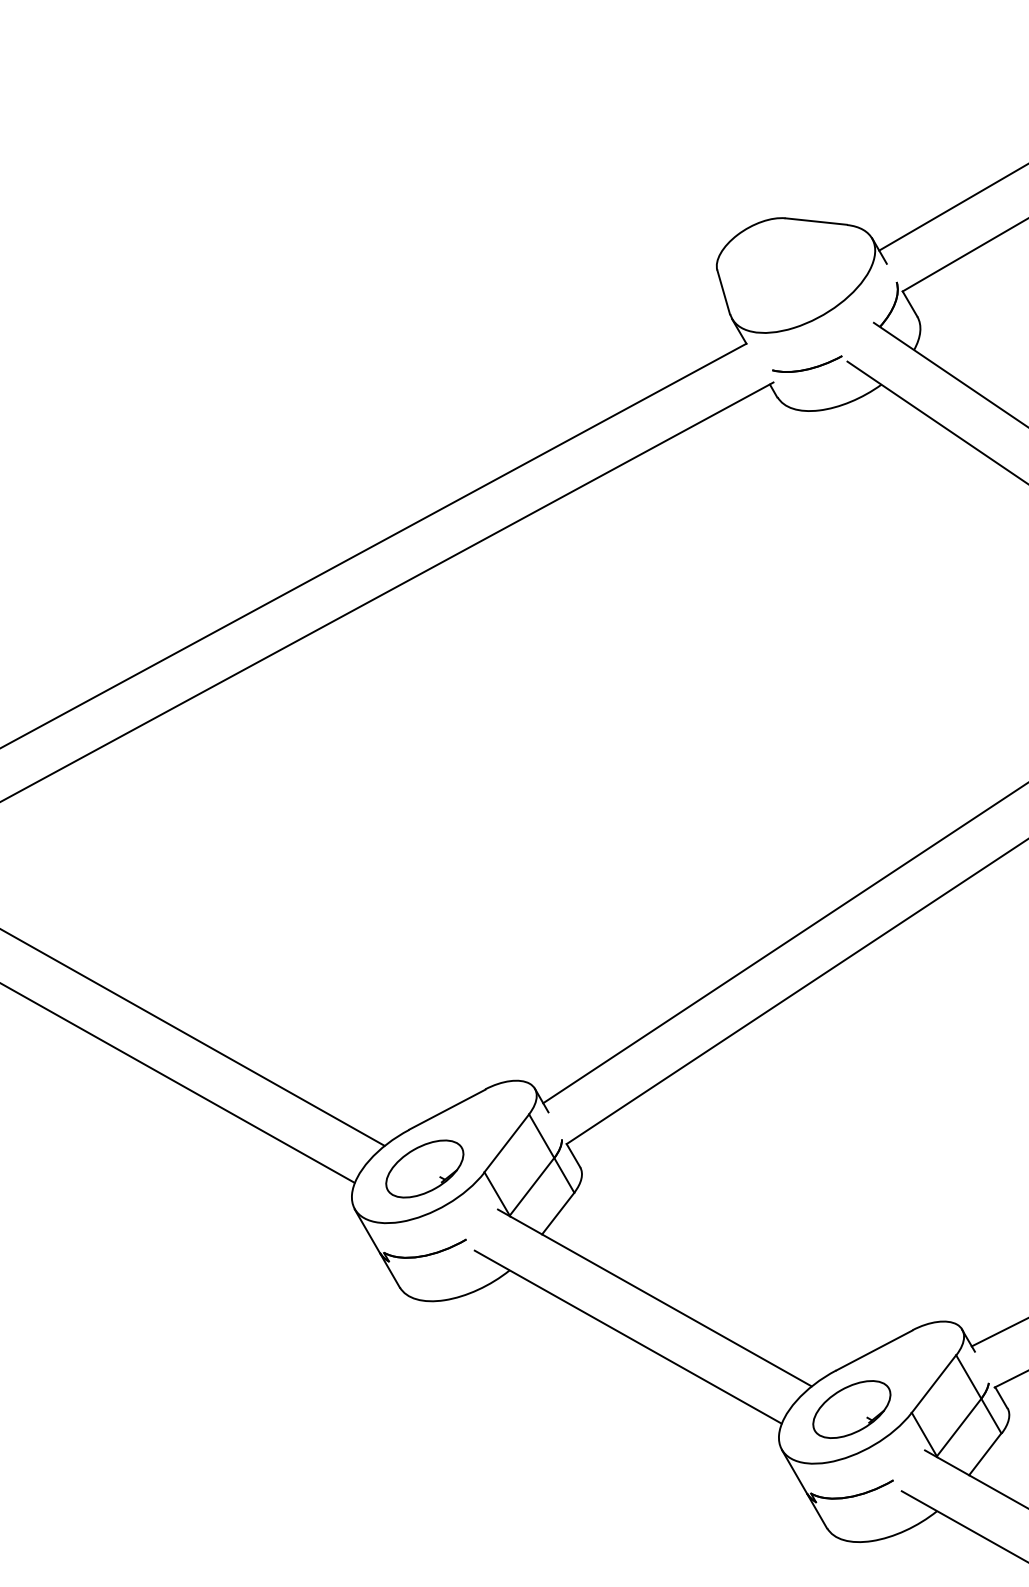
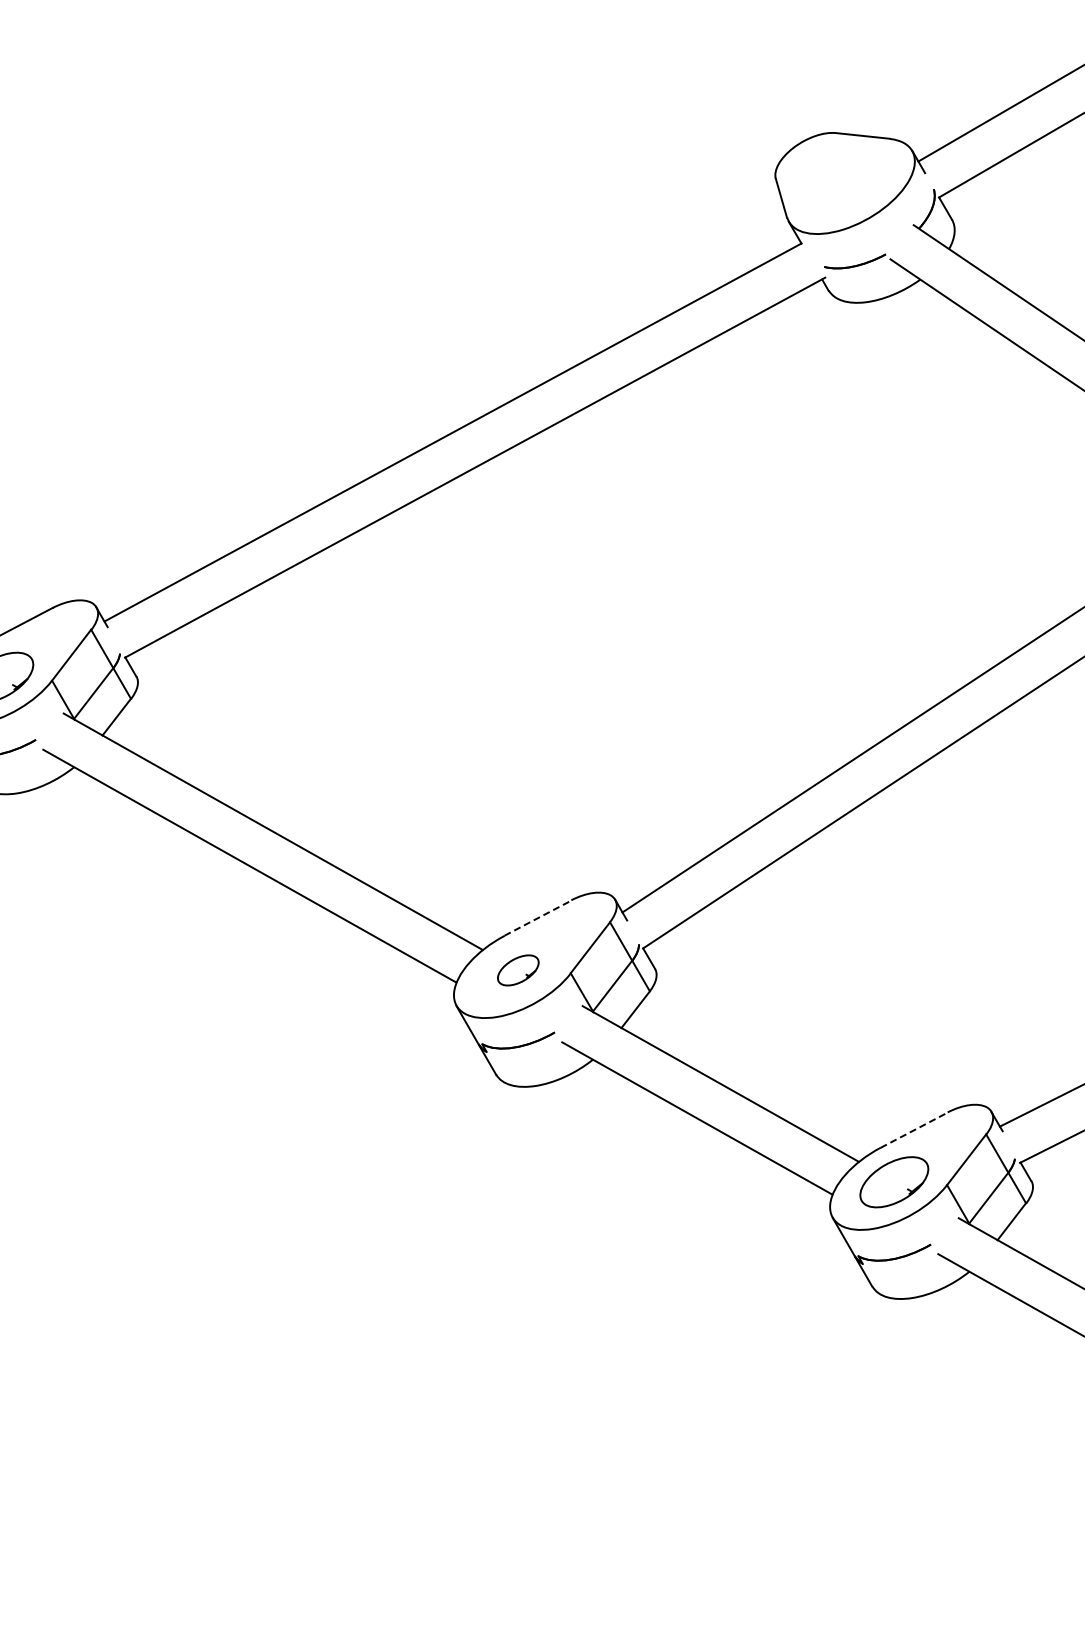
line: (447, 1110) -> (538, 918), solid -> dashed
part: (425, 1169) -> (518, 970), size x0.6
line: (874, 1350) -> (914, 1130), solid -> dashed

